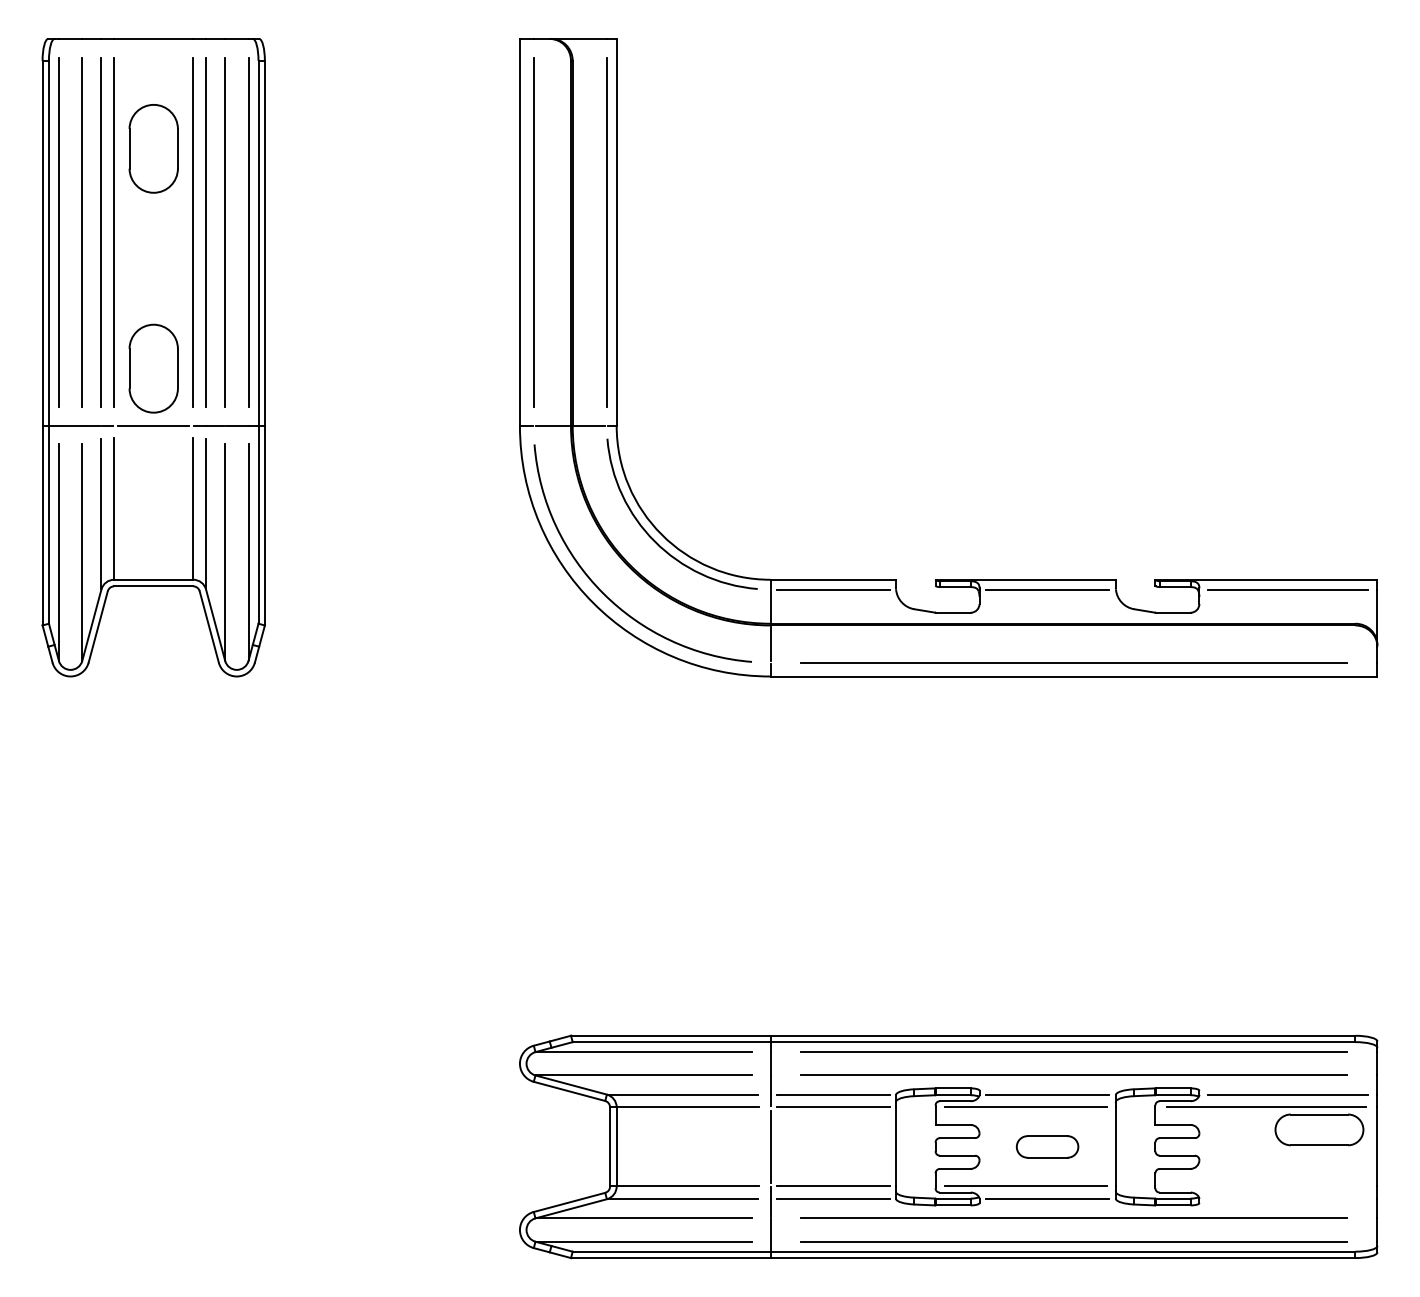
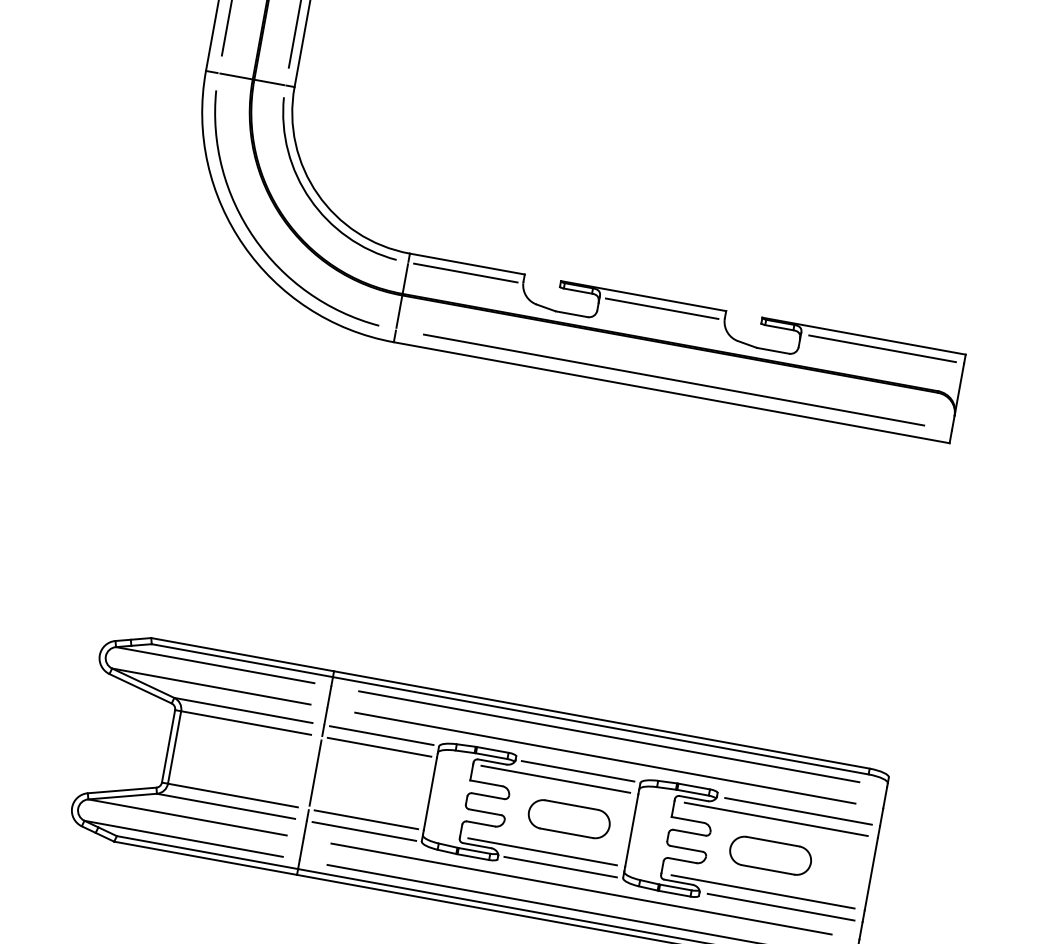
part: (1319, 1129) -> (770, 855), moved
part: (1047, 1146) -> (569, 818), size x1.43
line: (1266, 1186) -> (763, 891), added
line: (1288, 1199) -> (781, 907), added

